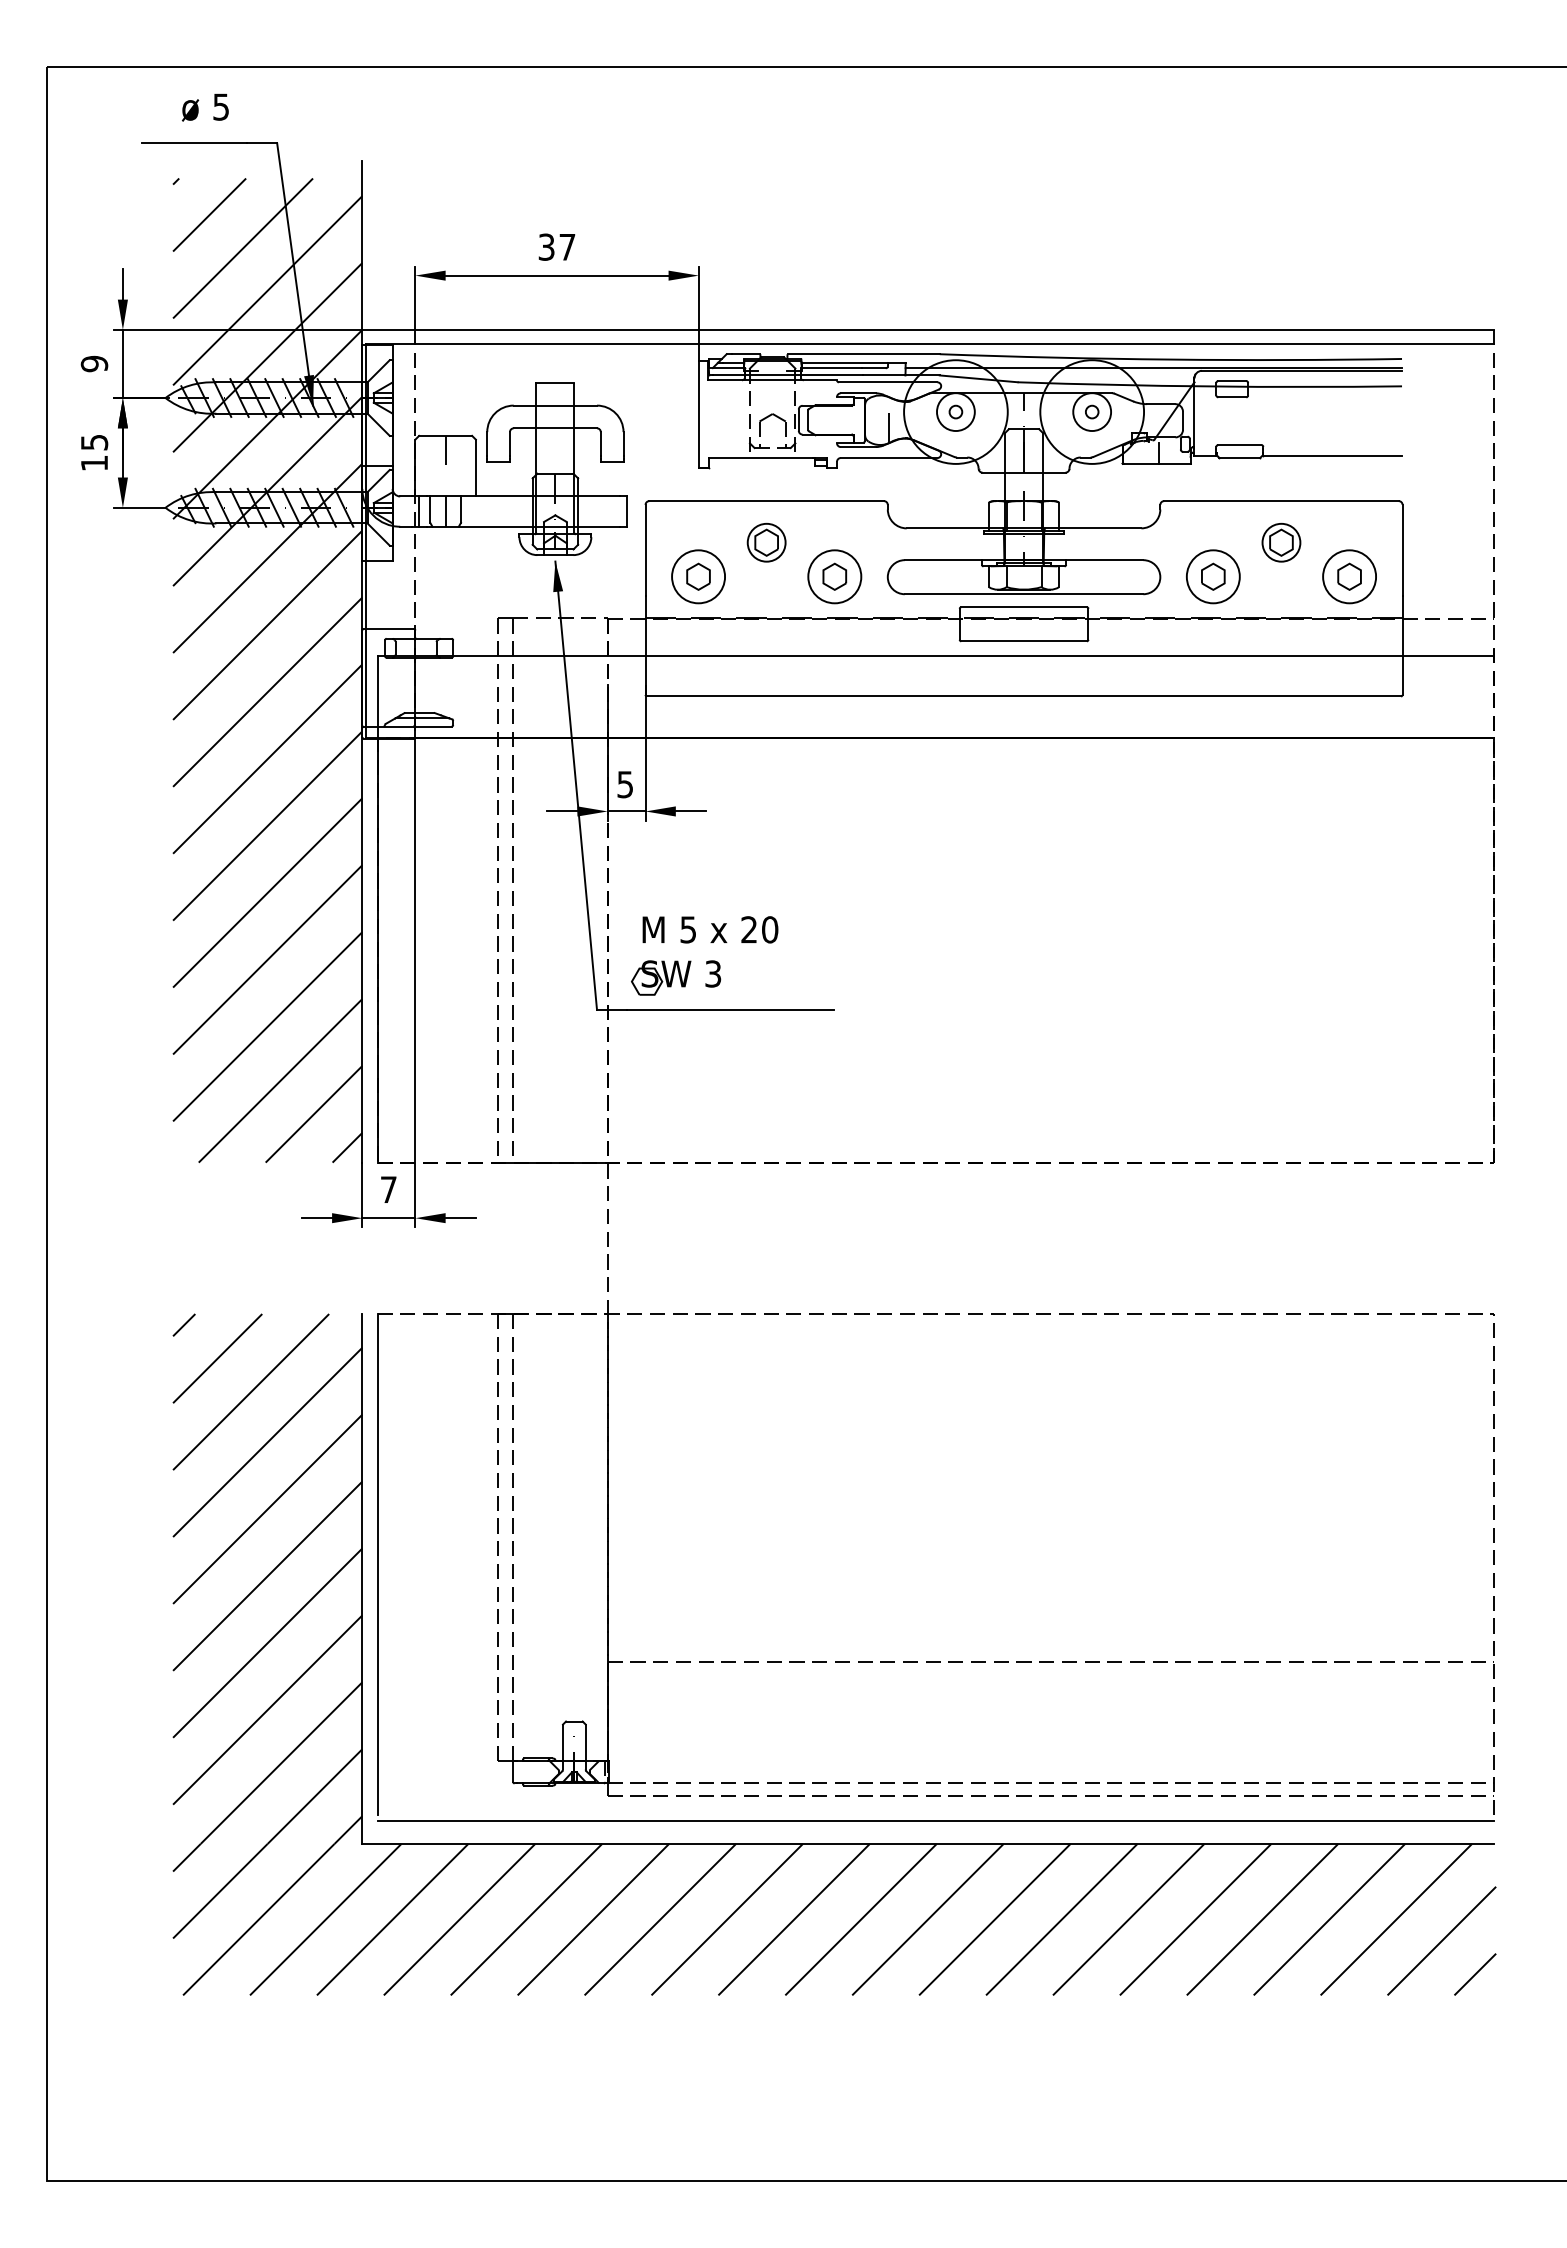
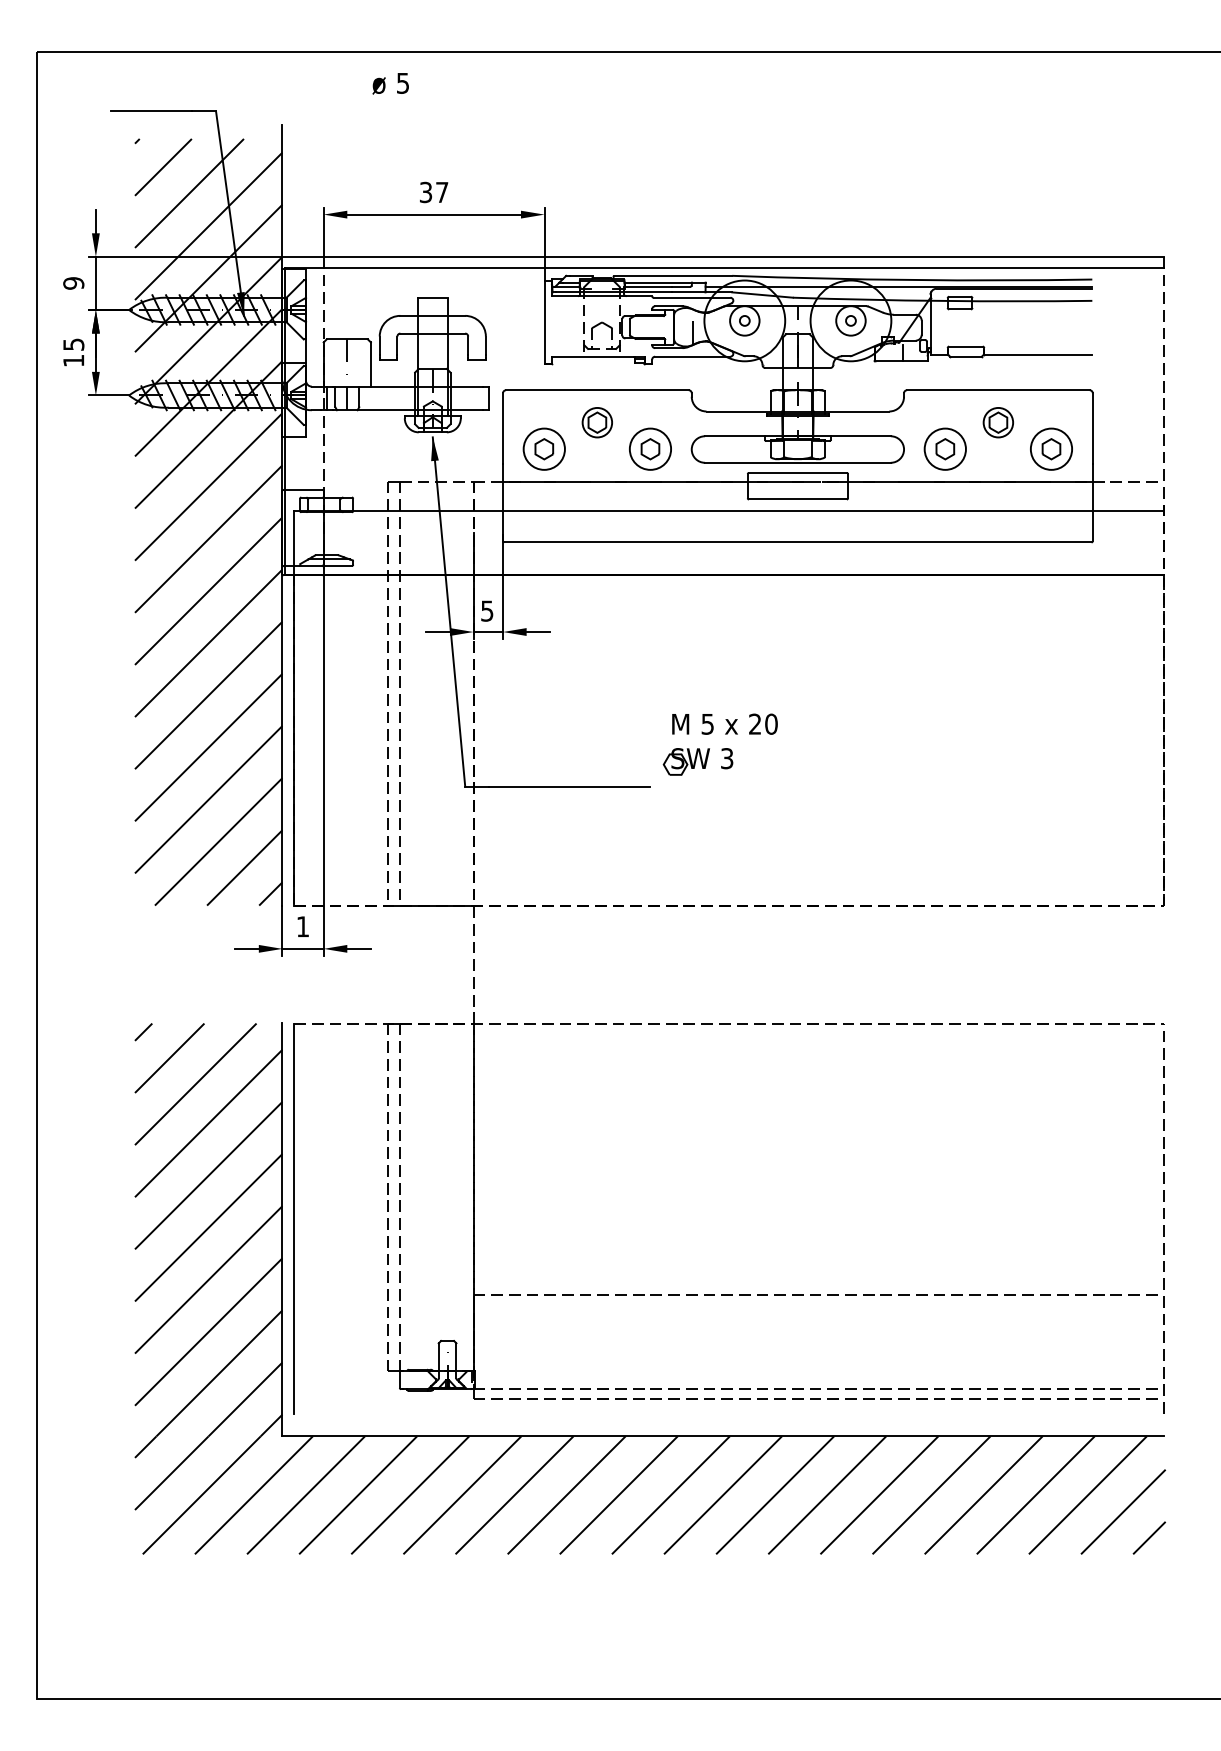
text: (205, 107) -> (390, 83), moved
part: (706, 961) -> (721, 748), moved
text: (388, 1189) -> (302, 926), 7 -> 1
line: (935, 1821) -> (728, 1418), removed

